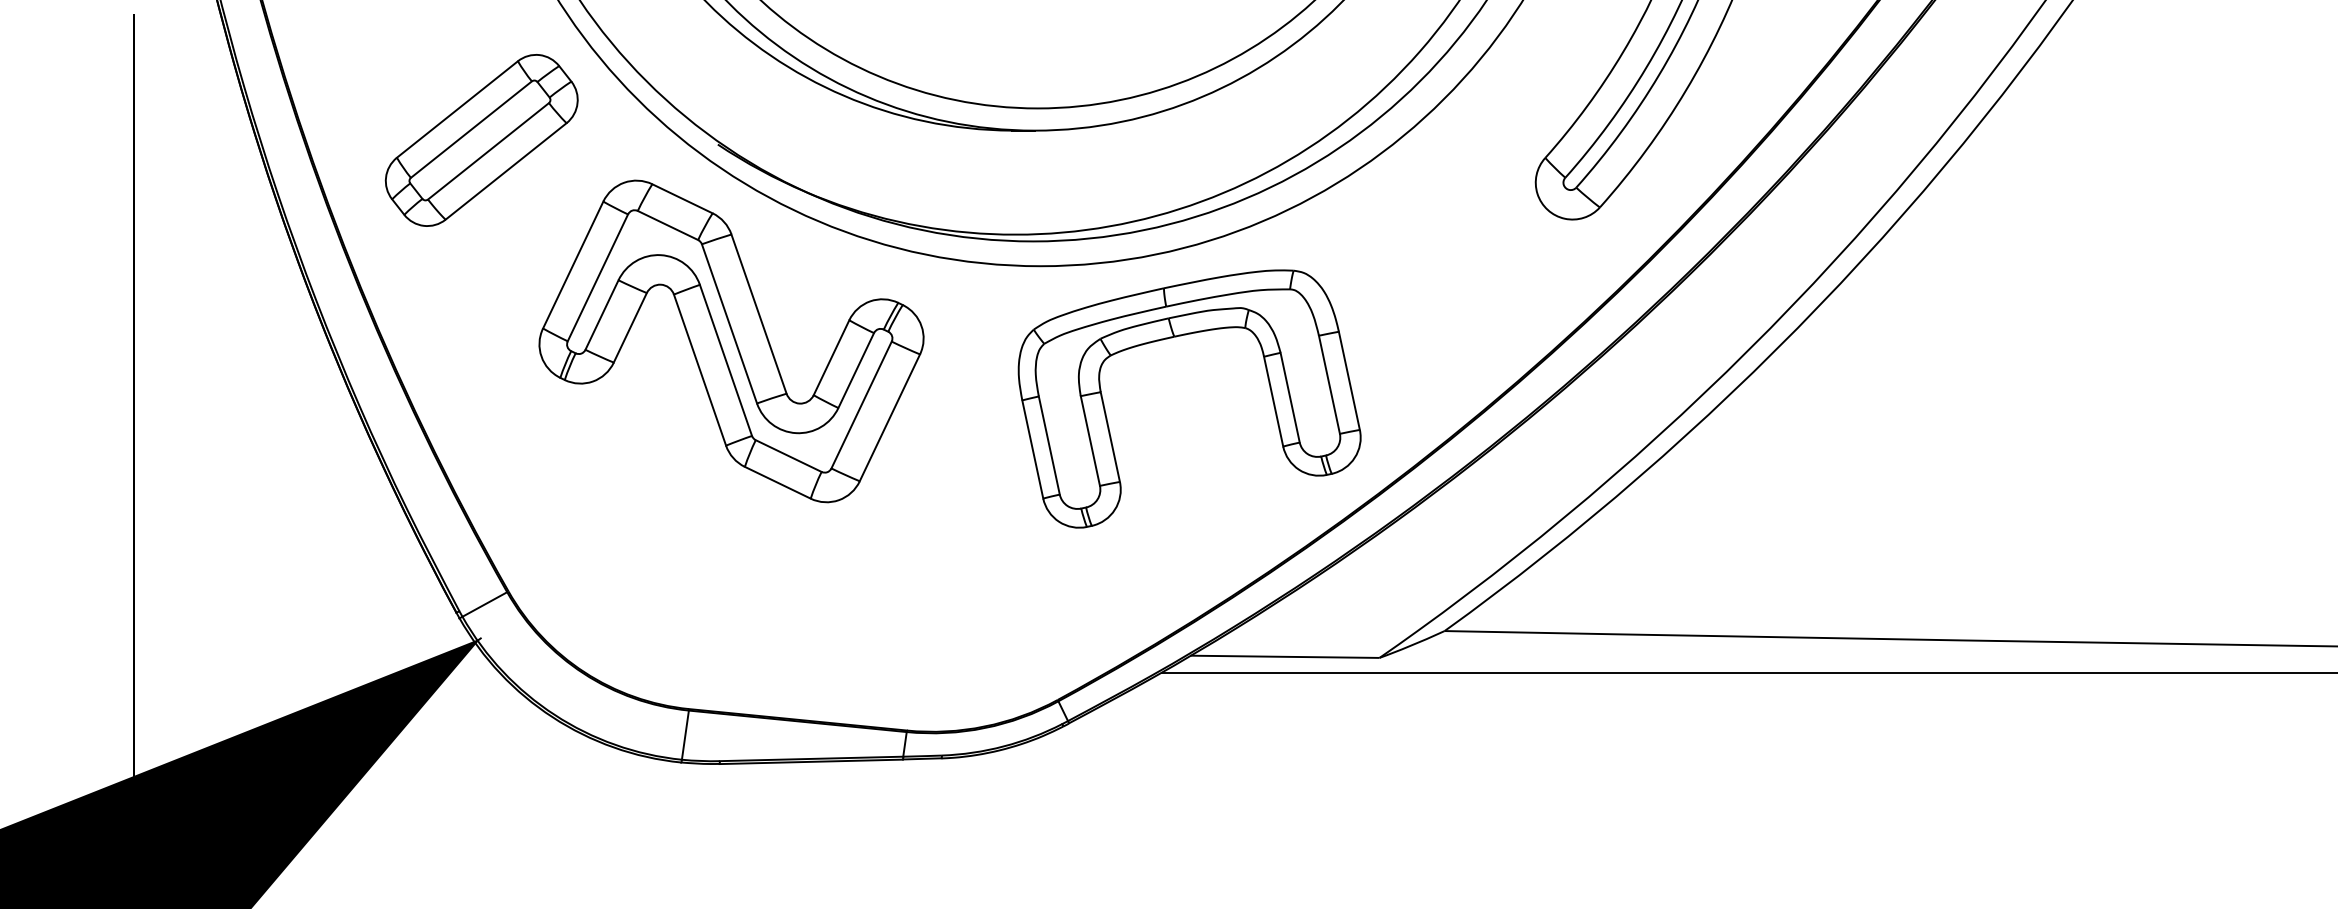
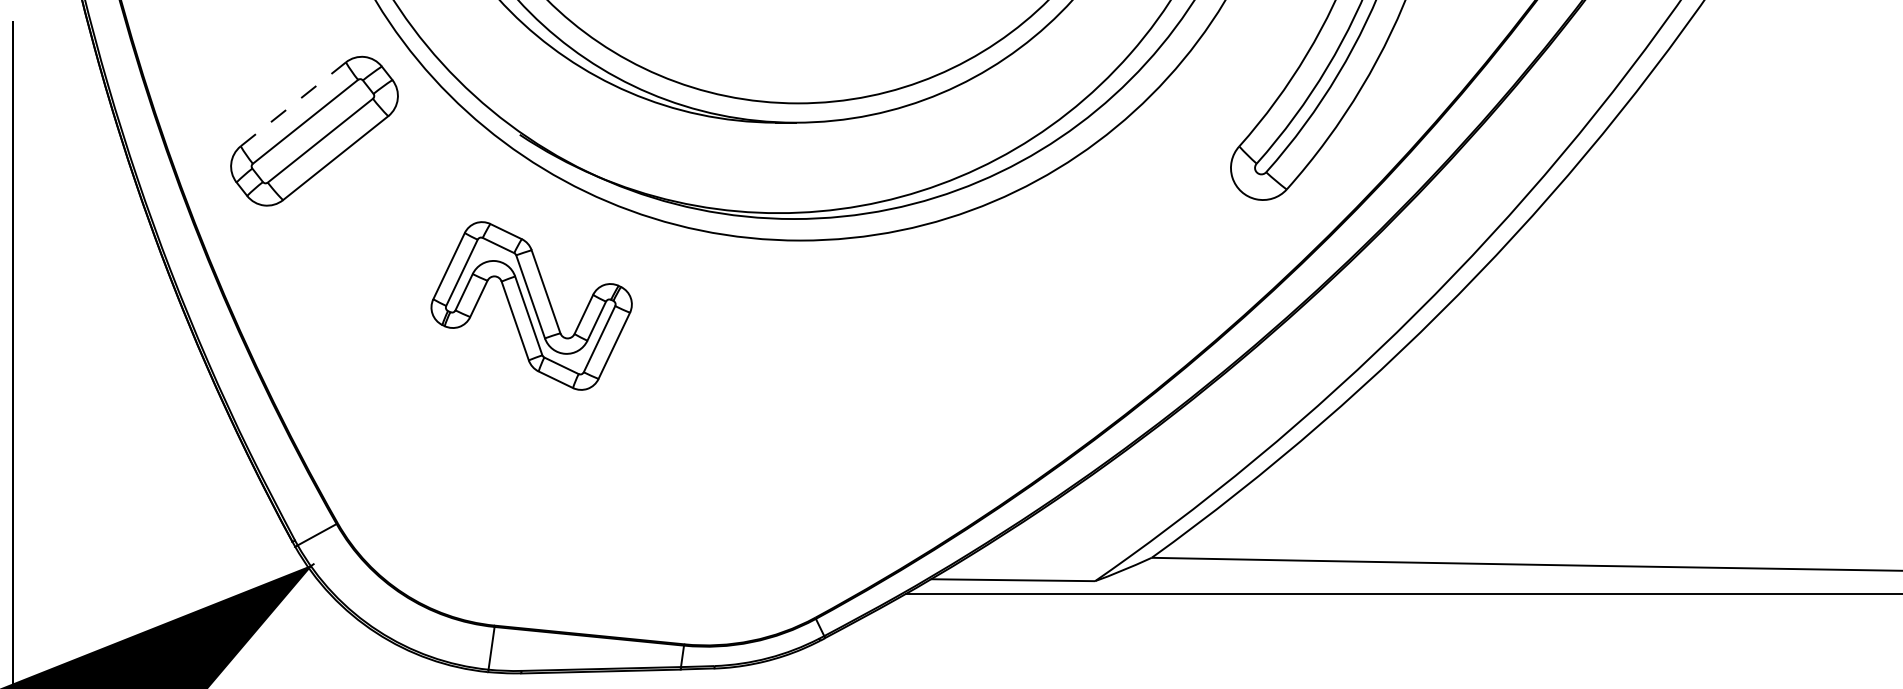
line: (457, 109) -> (293, 104), solid -> dashed
part: (1172, 338) -> (915, 303), removed
part: (731, 341) -> (531, 306), size x0.6

